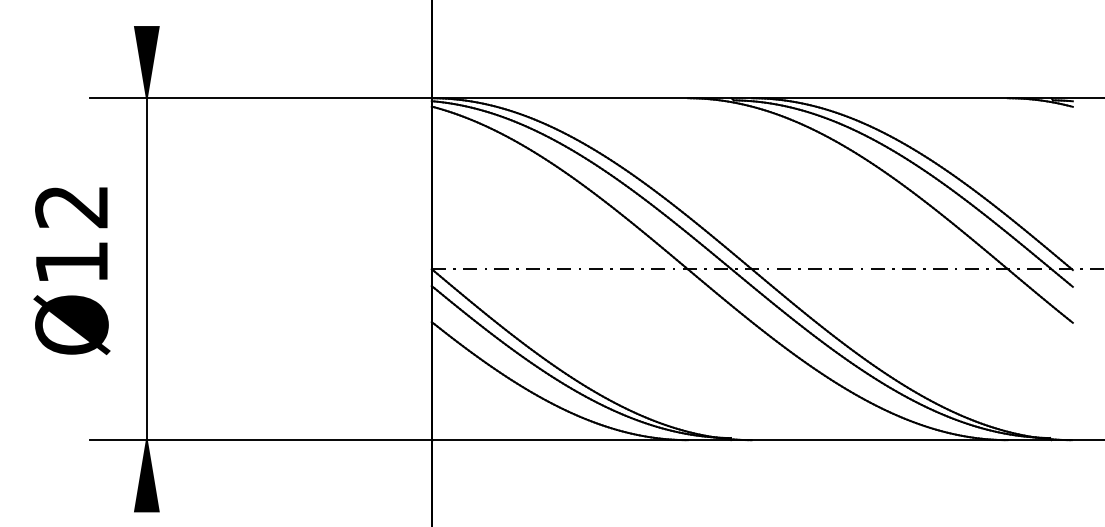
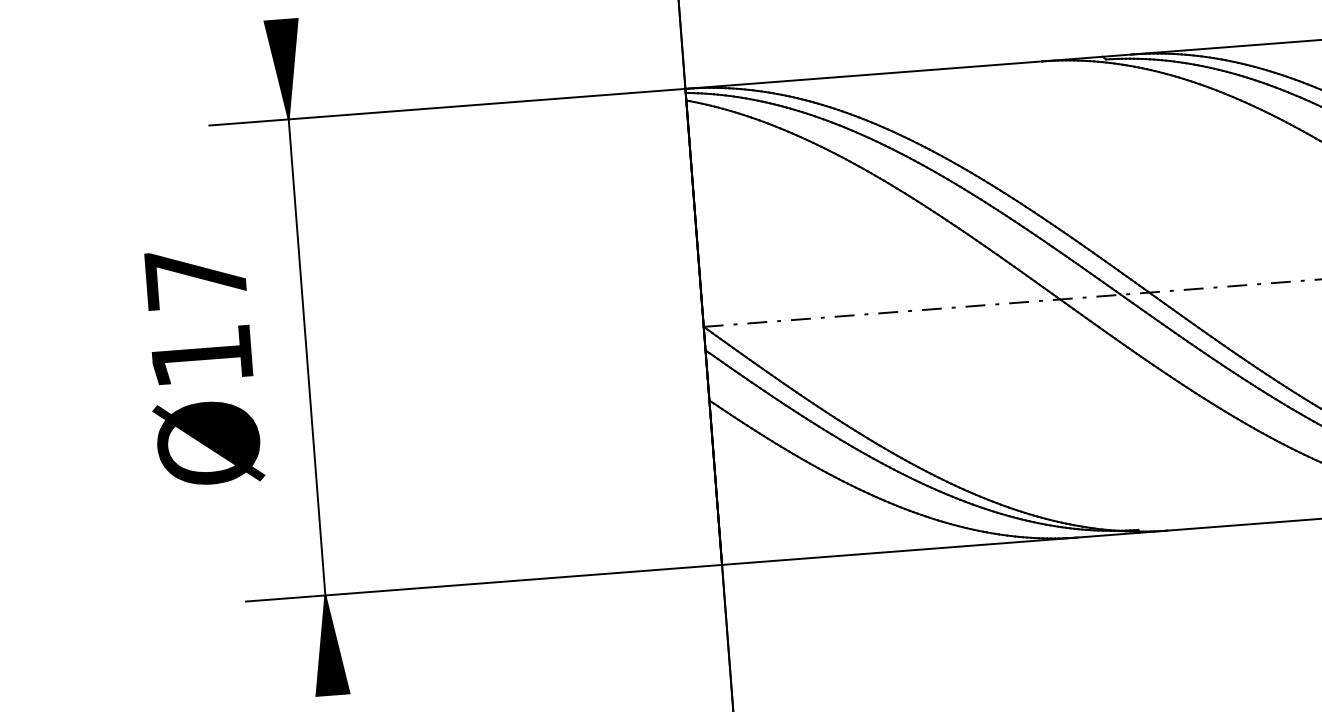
text: (71, 207) -> (195, 279), Ø12 -> Ø17

